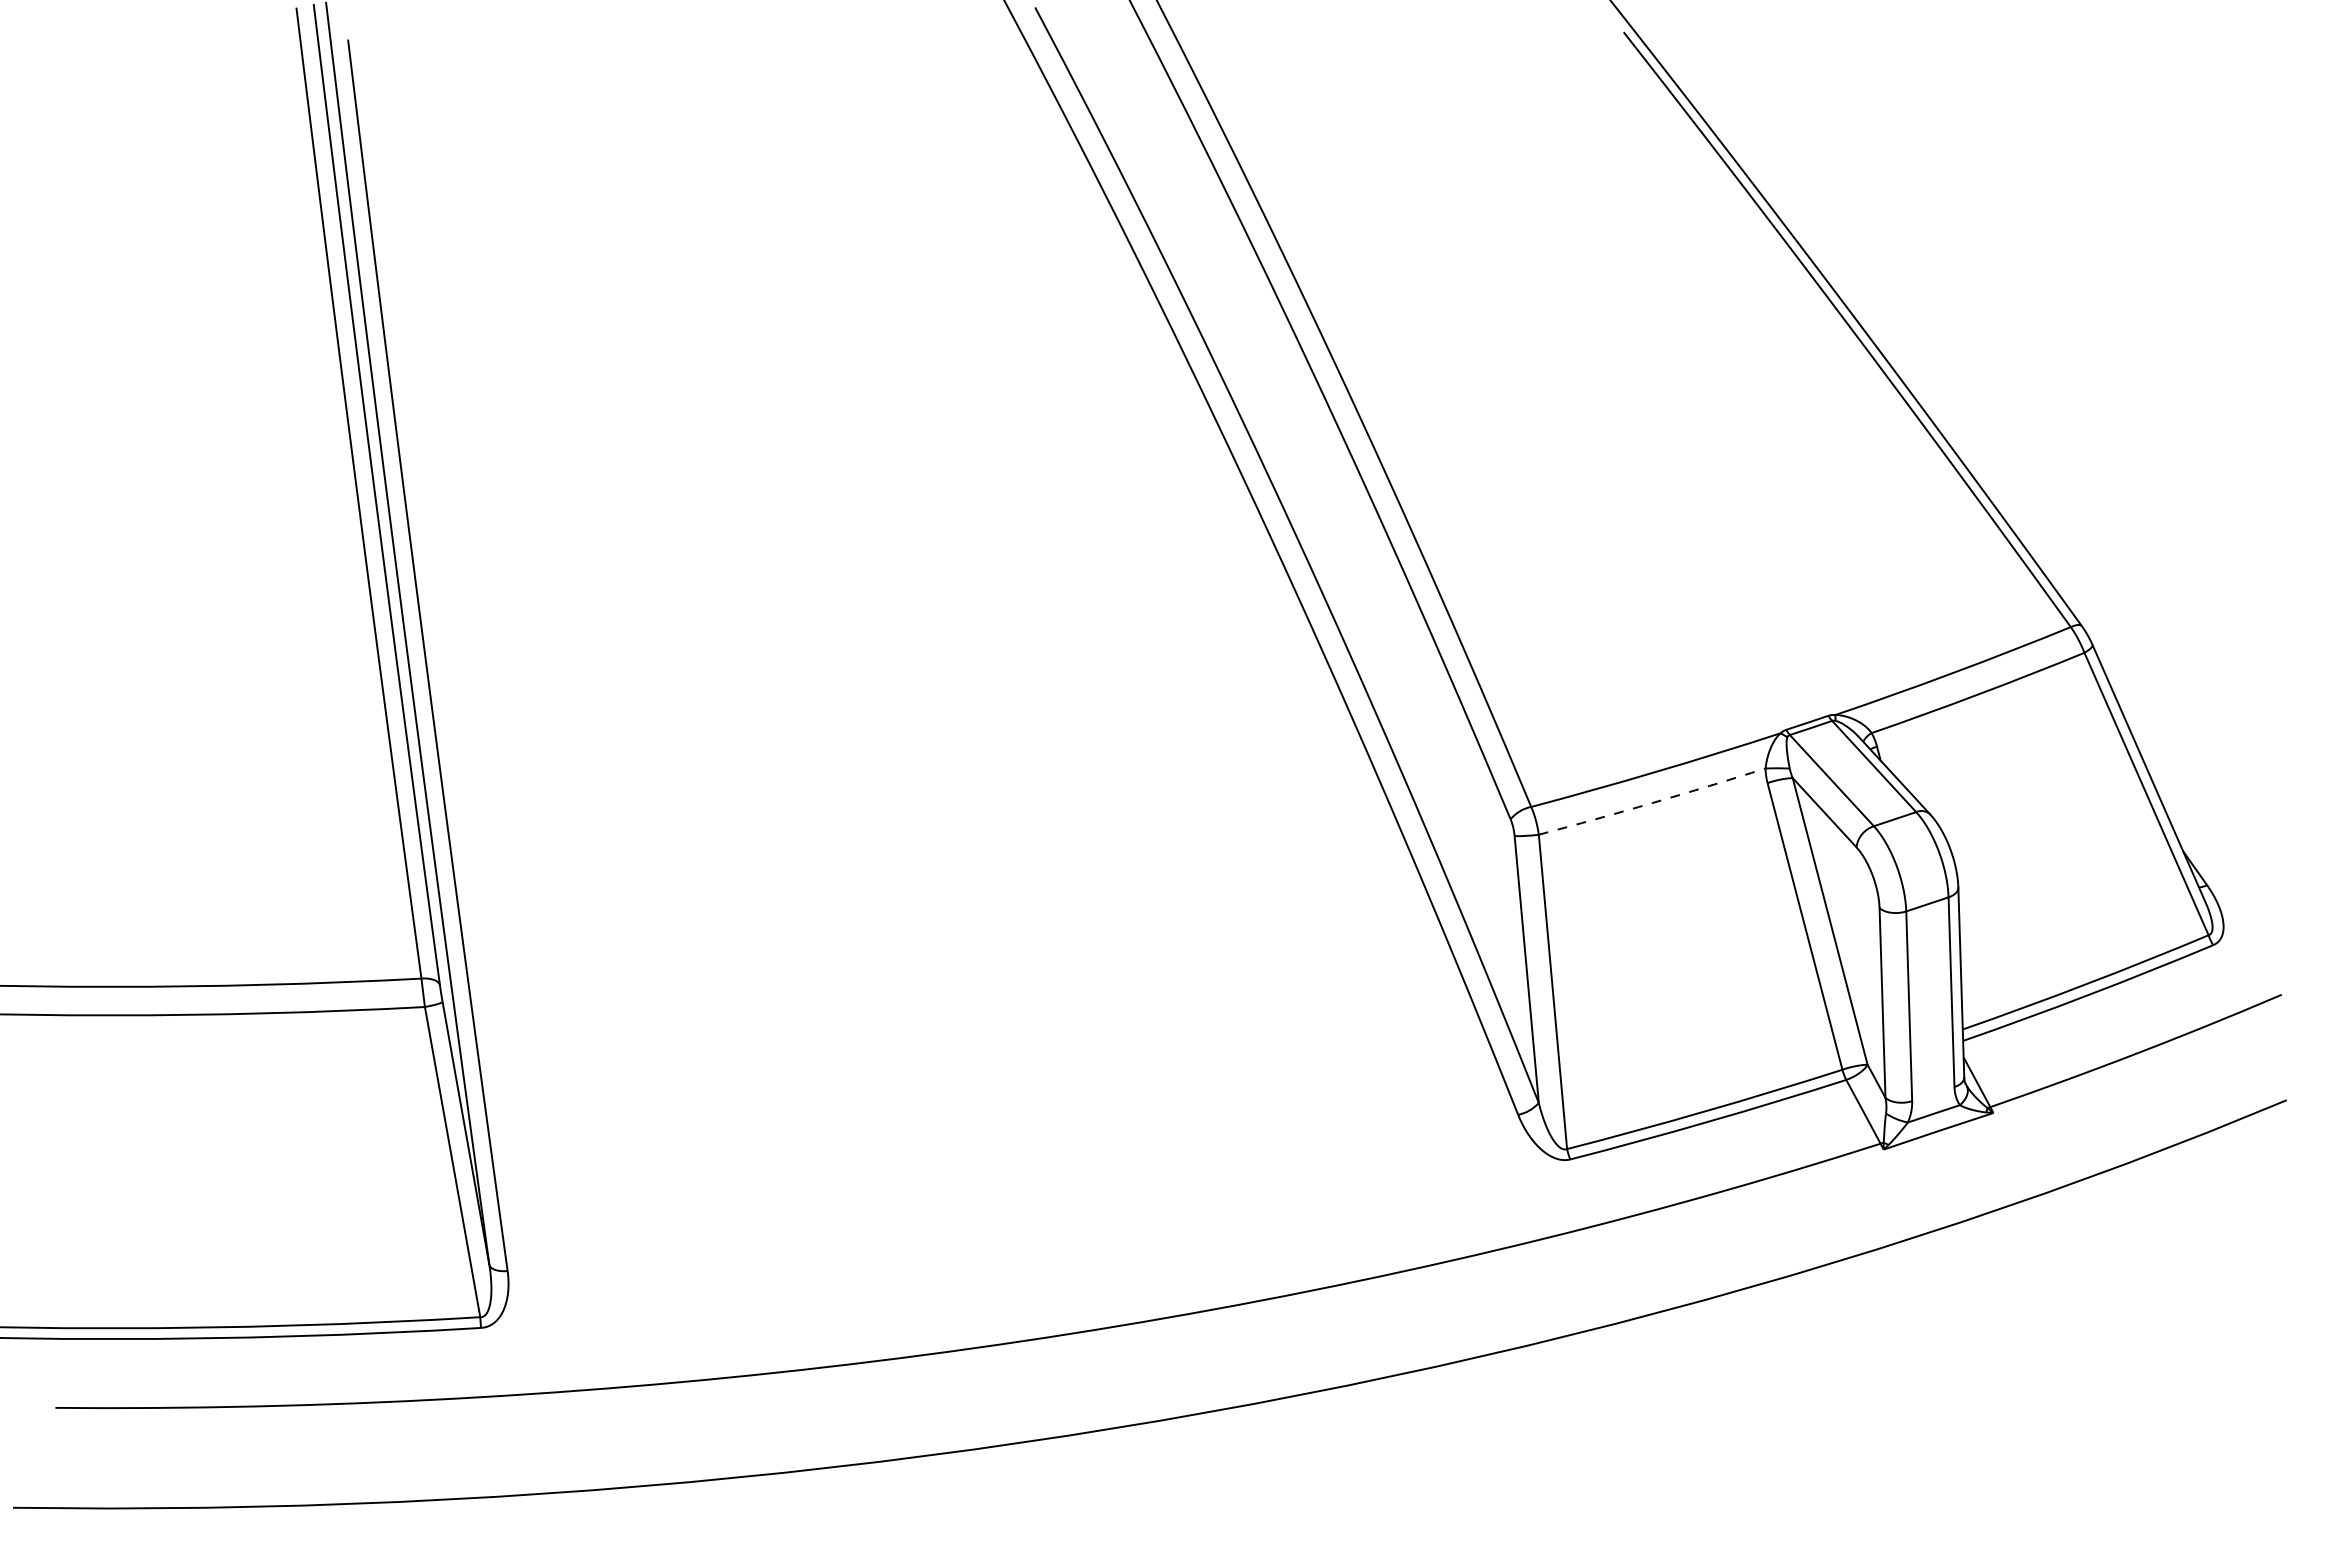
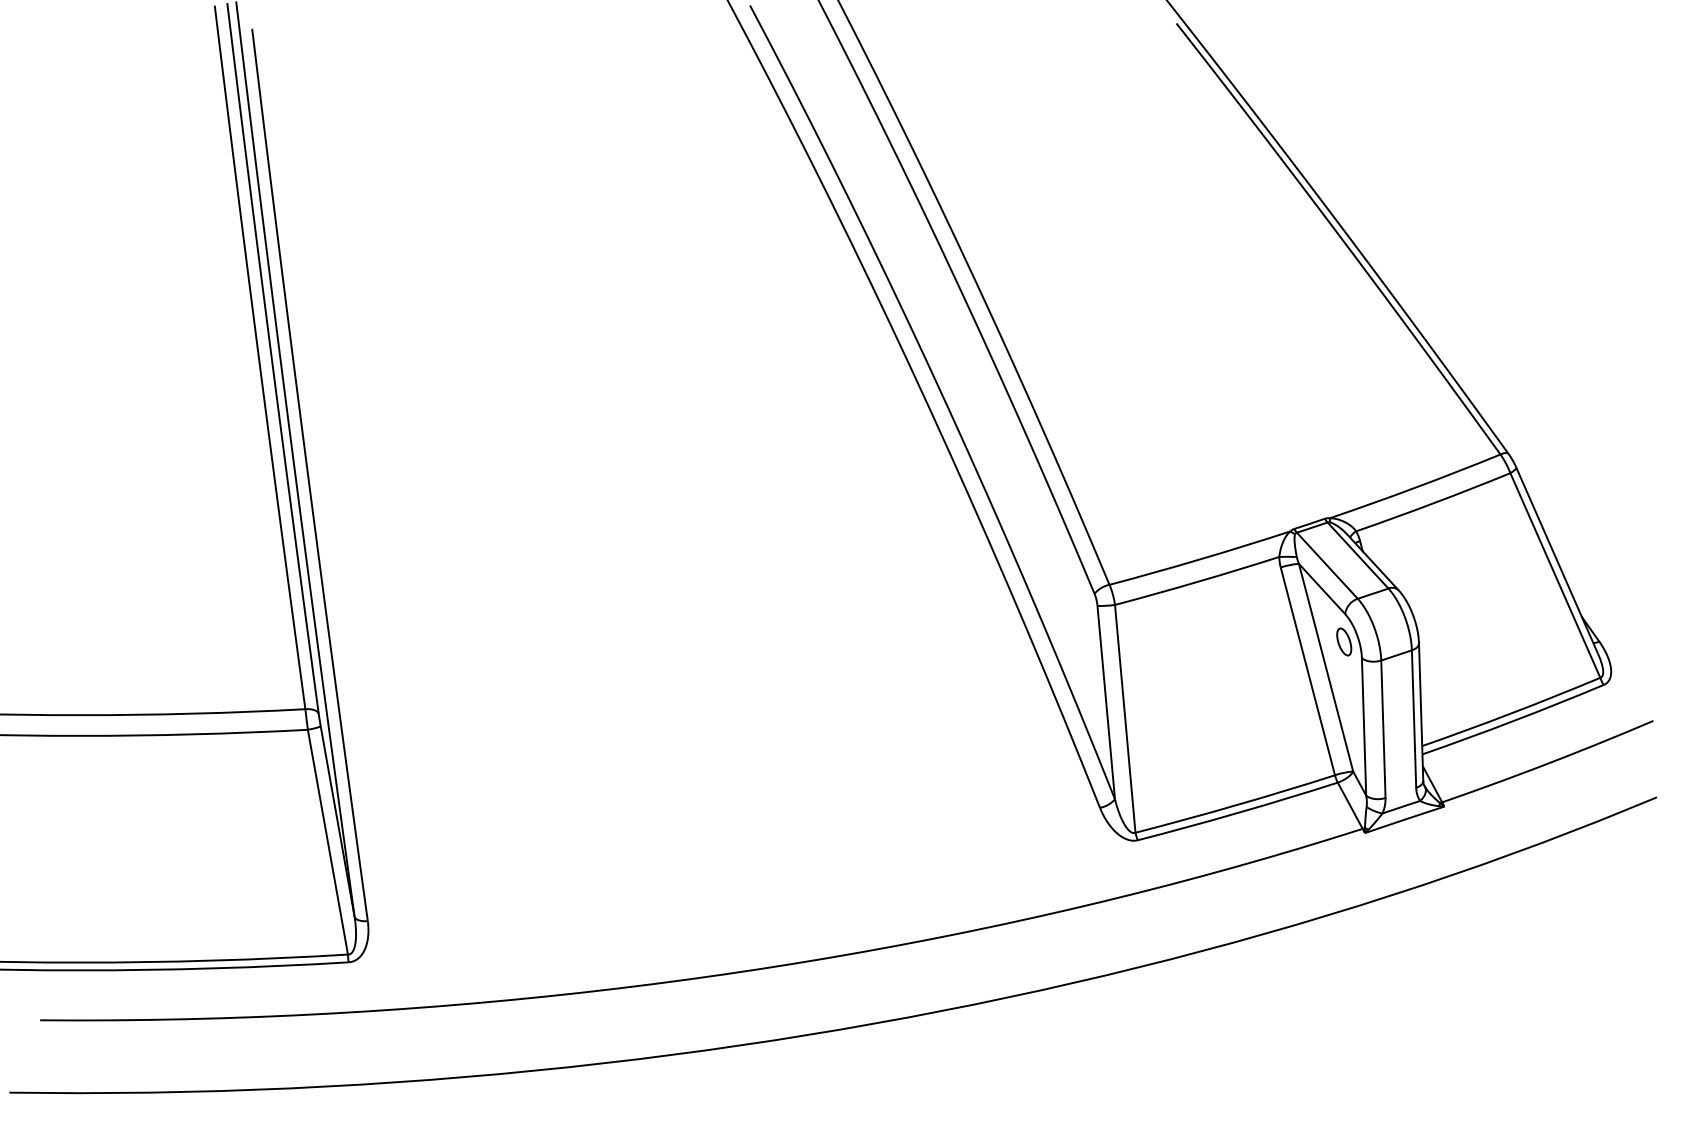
arc: (1652, 802) -> (1197, 581), dashed -> solid
part: (1854, 885) -> (1343, 641), added

